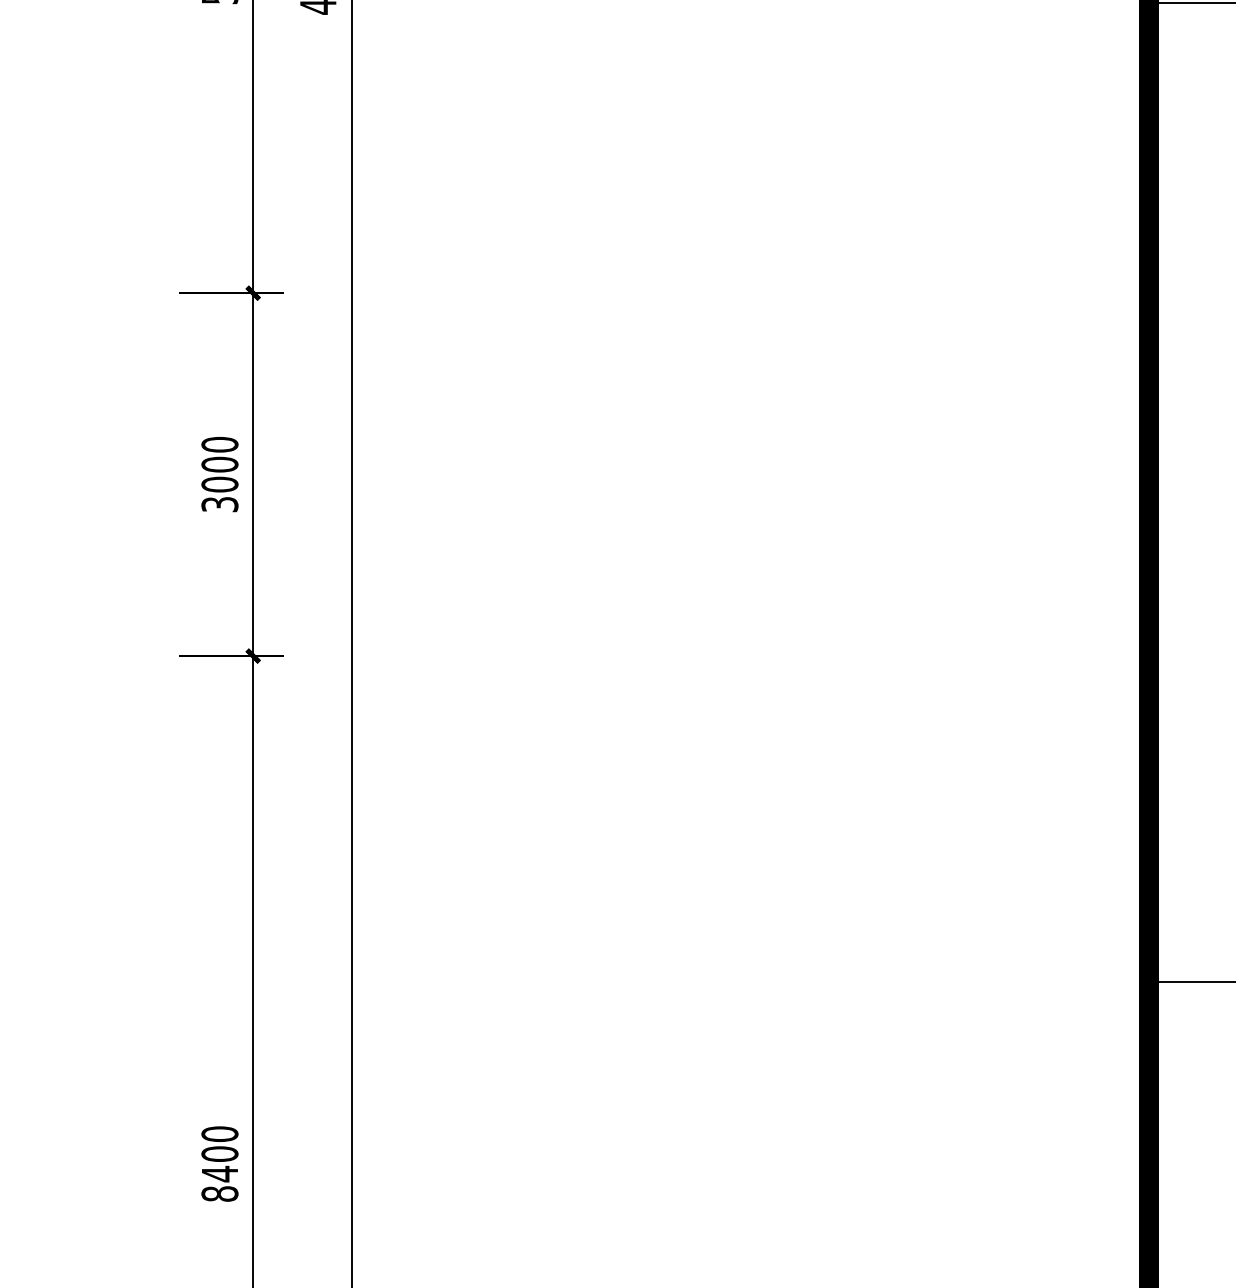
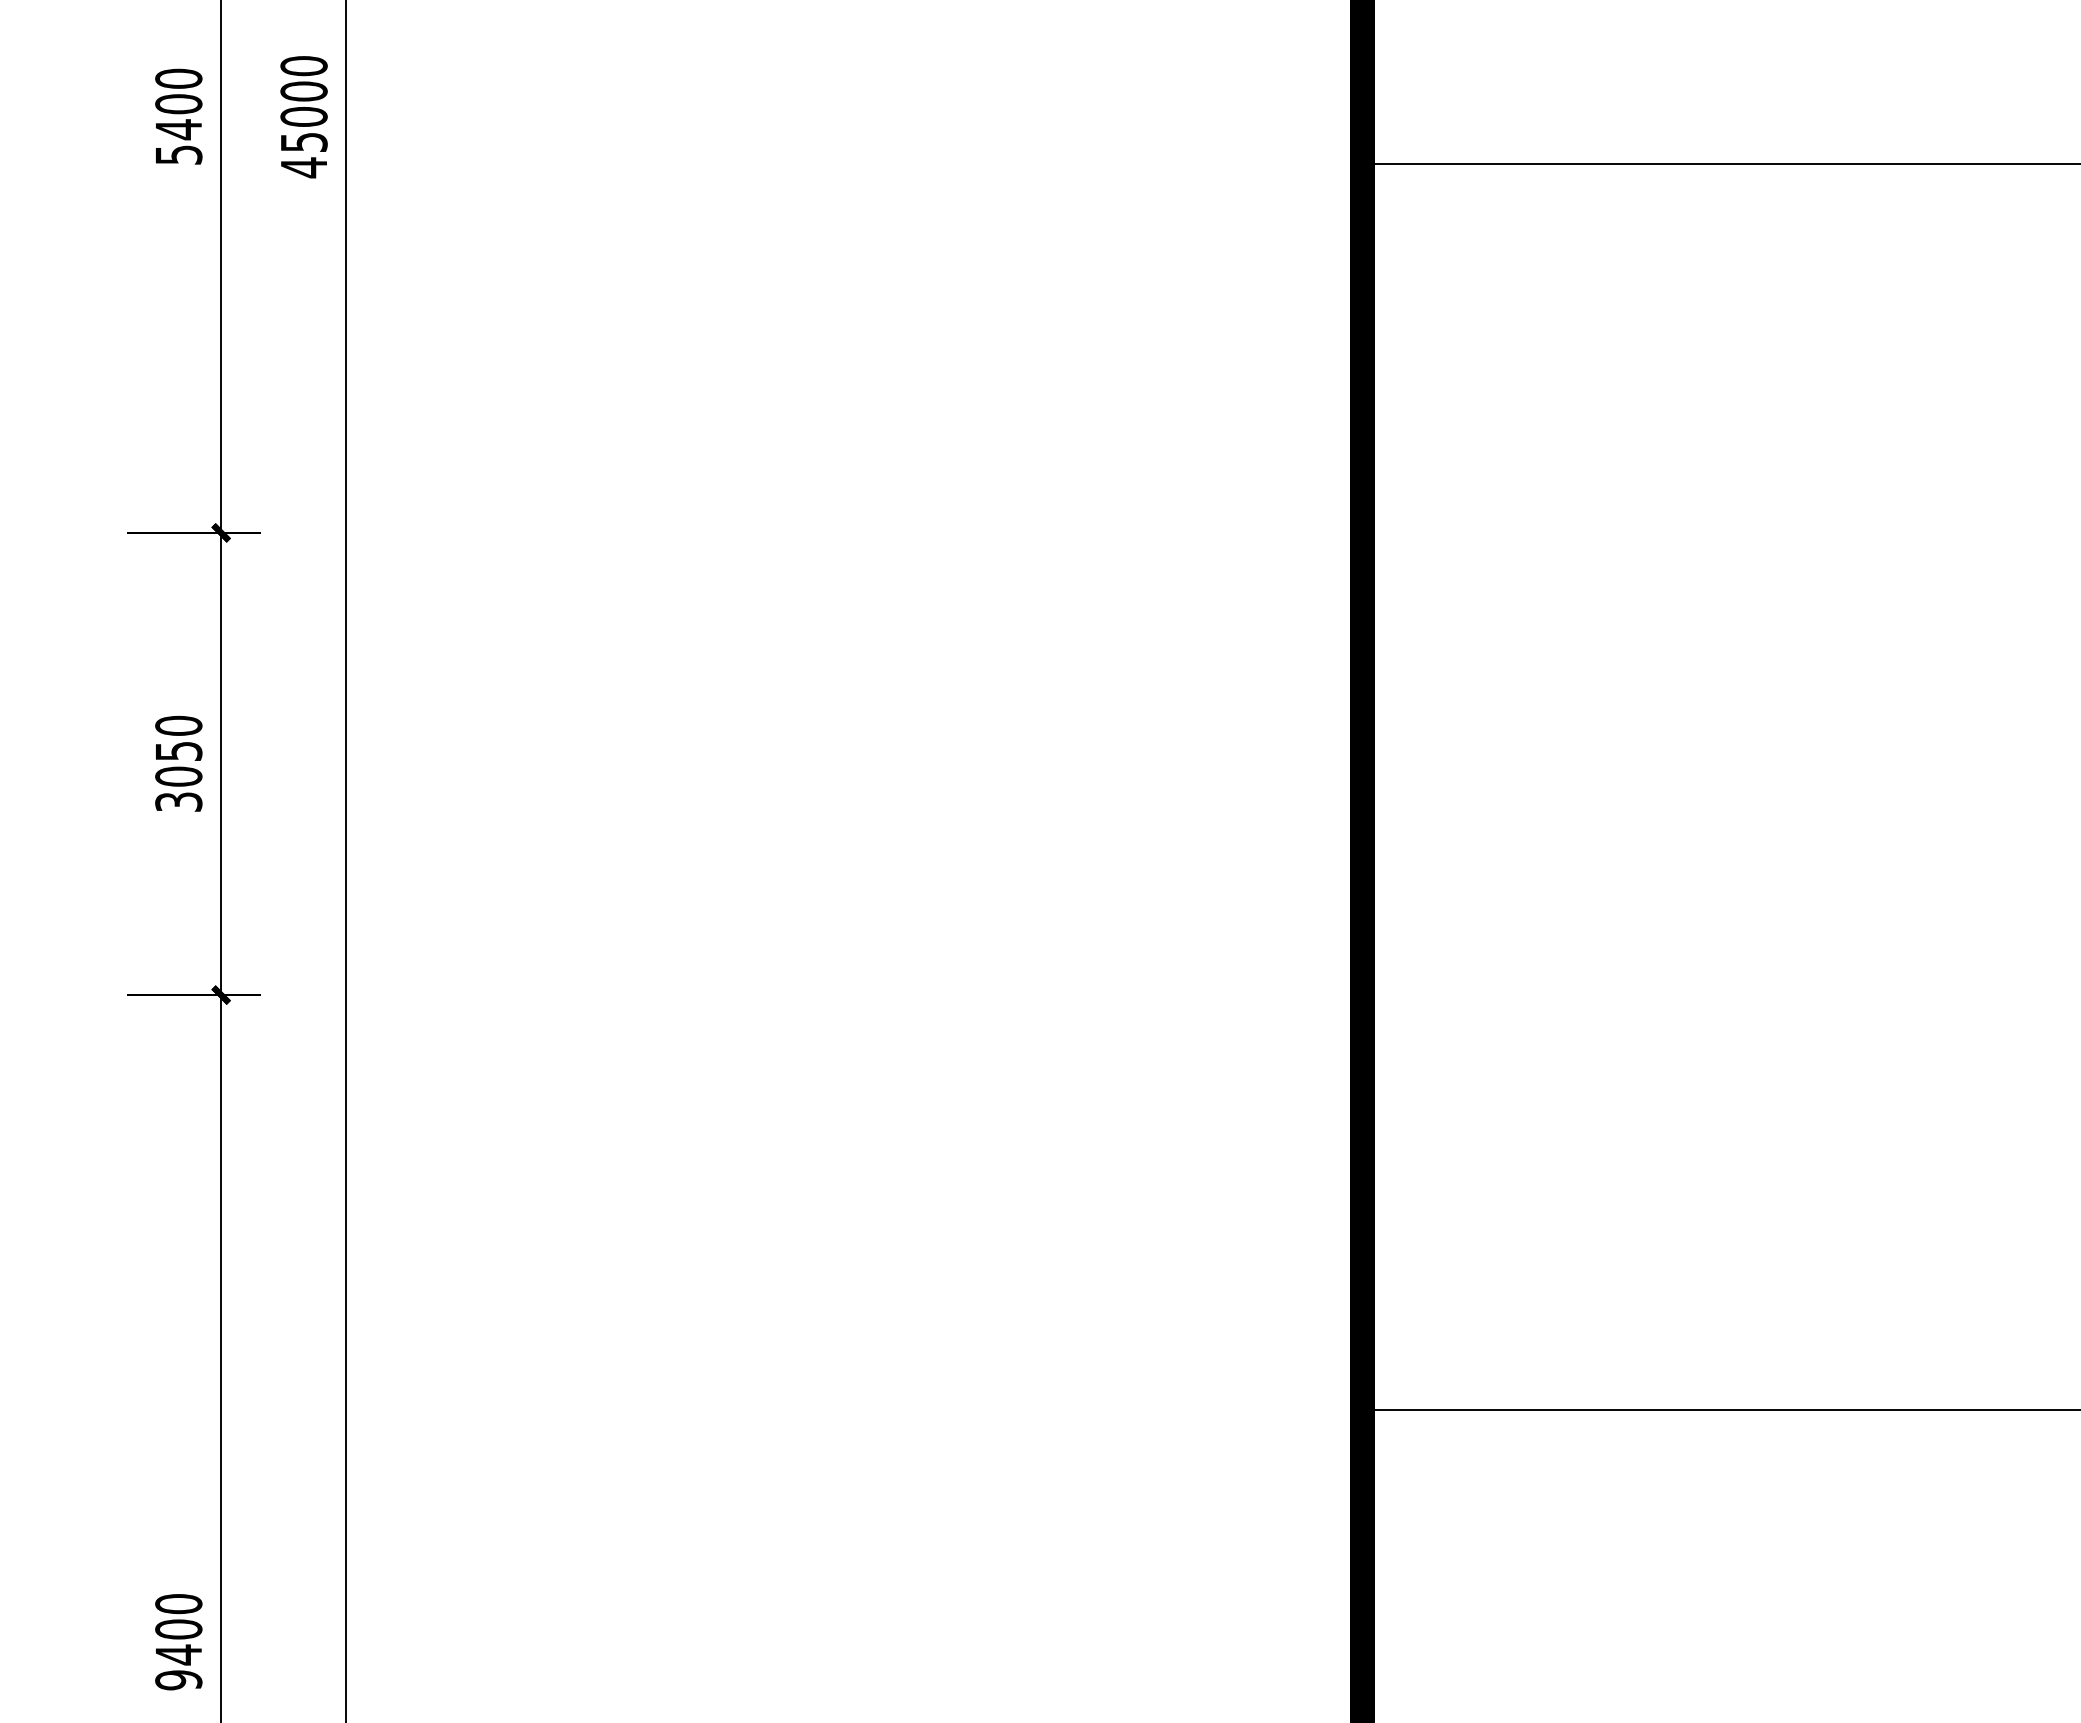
text: (219, 464) -> (178, 751), 3000 -> 3050
text: (219, 1194) -> (178, 1680), 8400 -> 9400

